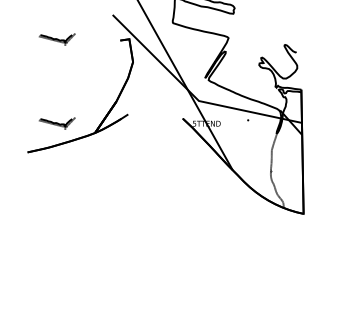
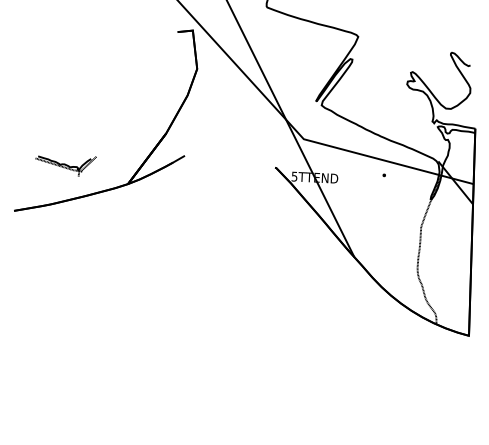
part: (56, 39) -> (71, 25), removed

